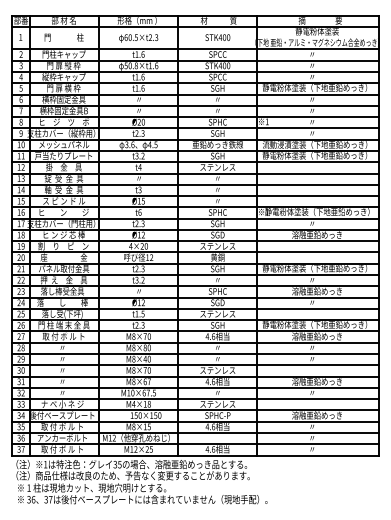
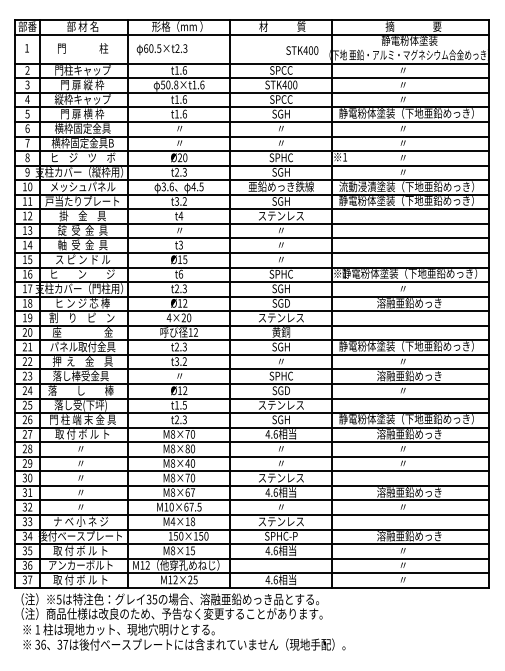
text: (217, 37) -> (302, 50), moved
text: (138, 38) -> (161, 49), moved
text: (45, 464) -> (58, 599), 1 -> 5

